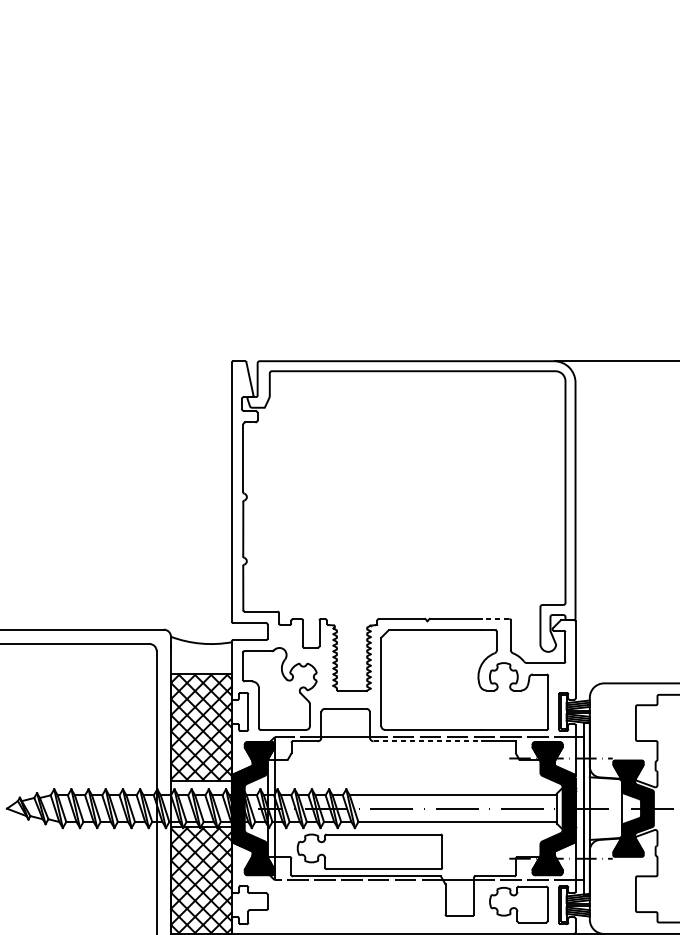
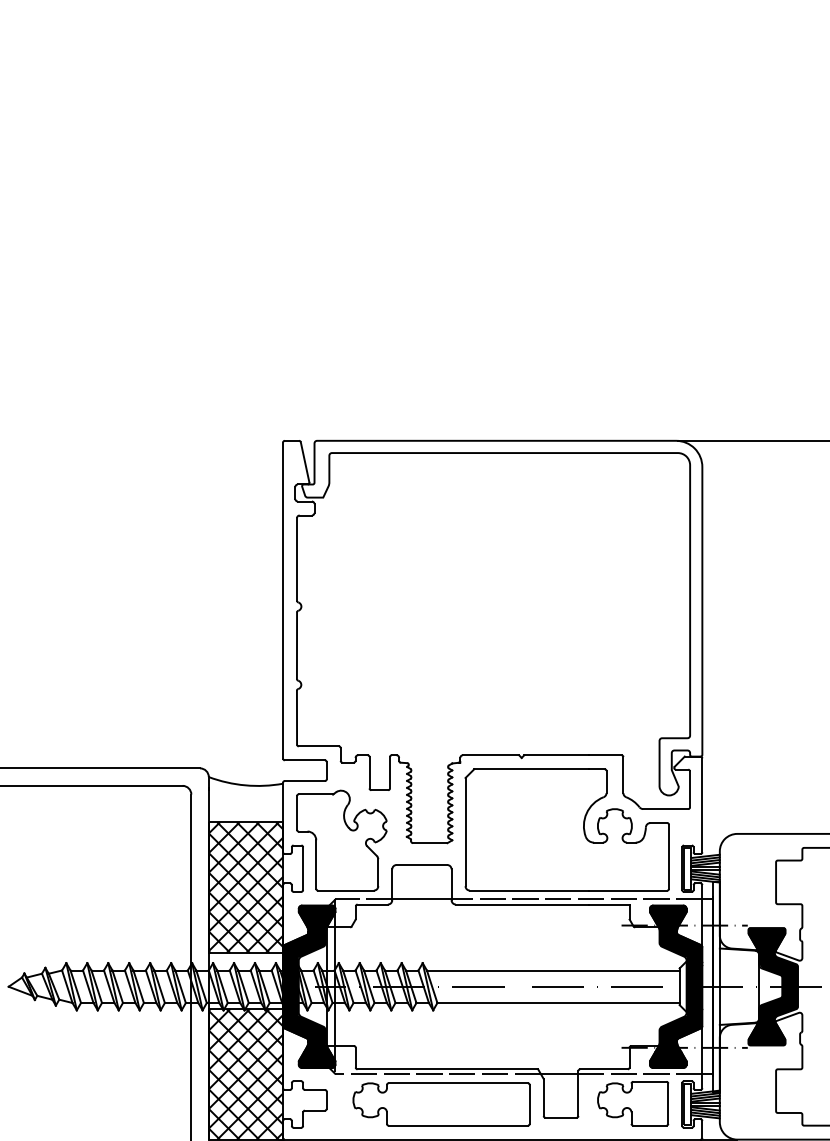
line: (495, 619) -> (604, 755), dashed -> solid
line: (428, 741) -> (522, 904), dashed -> solid
part: (369, 851) -> (441, 1104), moved

